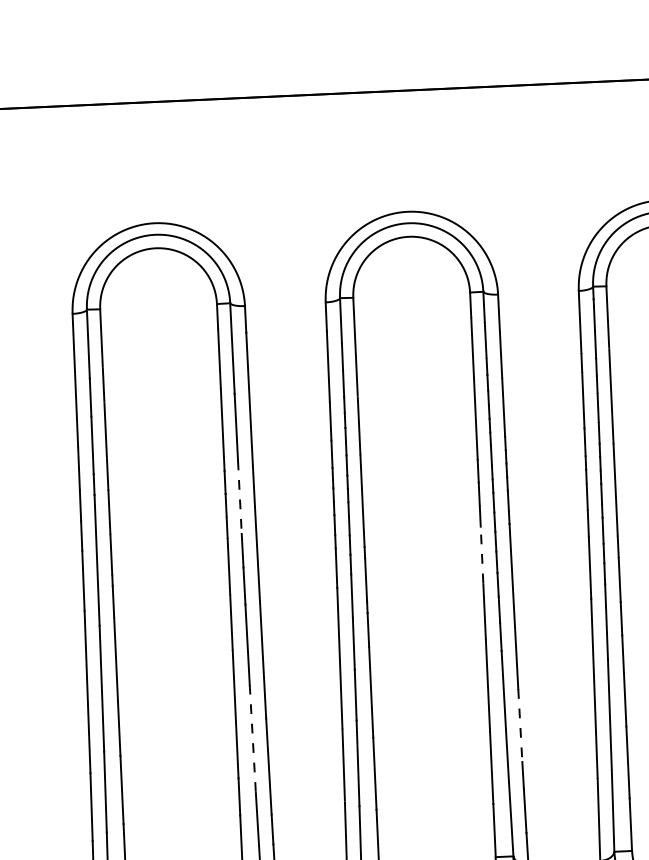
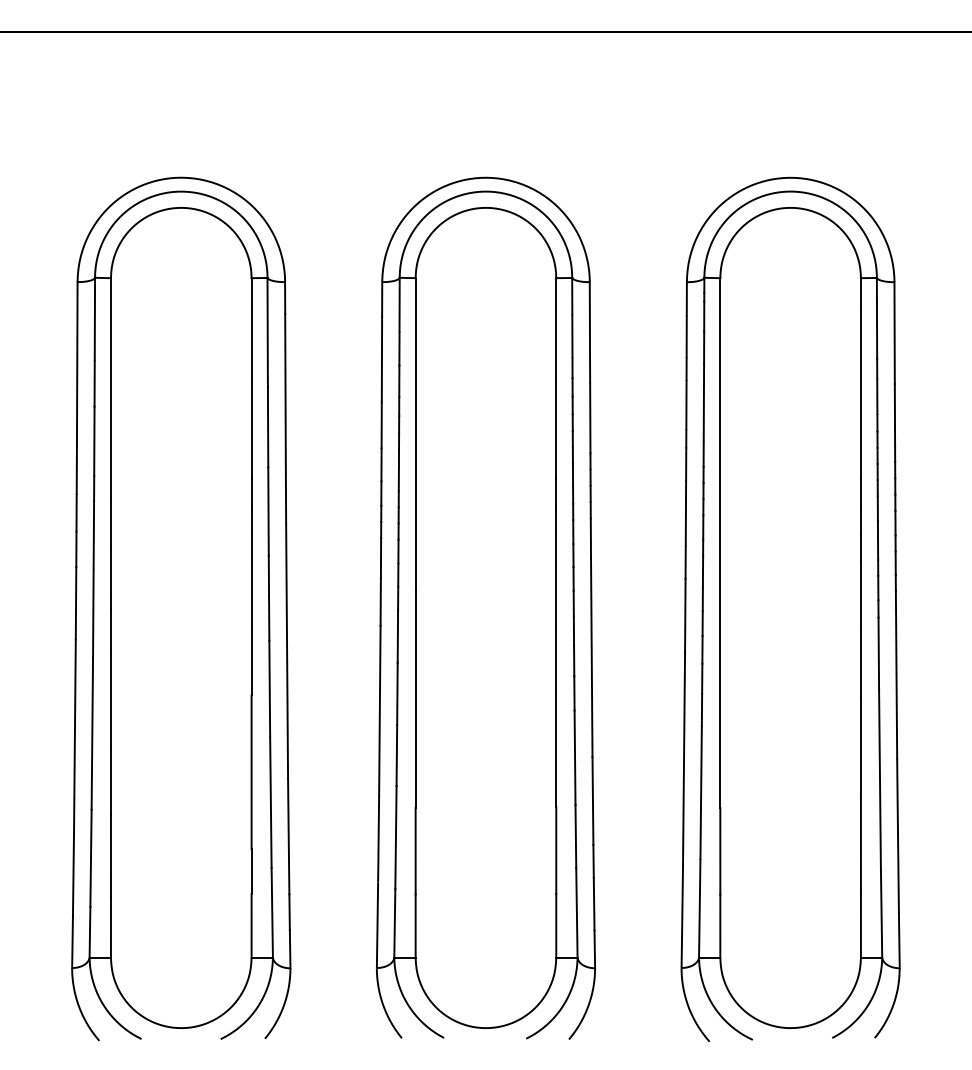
line: (239, 498) -> (268, 512), dashed -> solid
line: (482, 555) -> (556, 594), dashed -> solid
line: (519, 725) -> (592, 801), dashed -> solid
line: (252, 739) -> (270, 803), dashed -> solid

